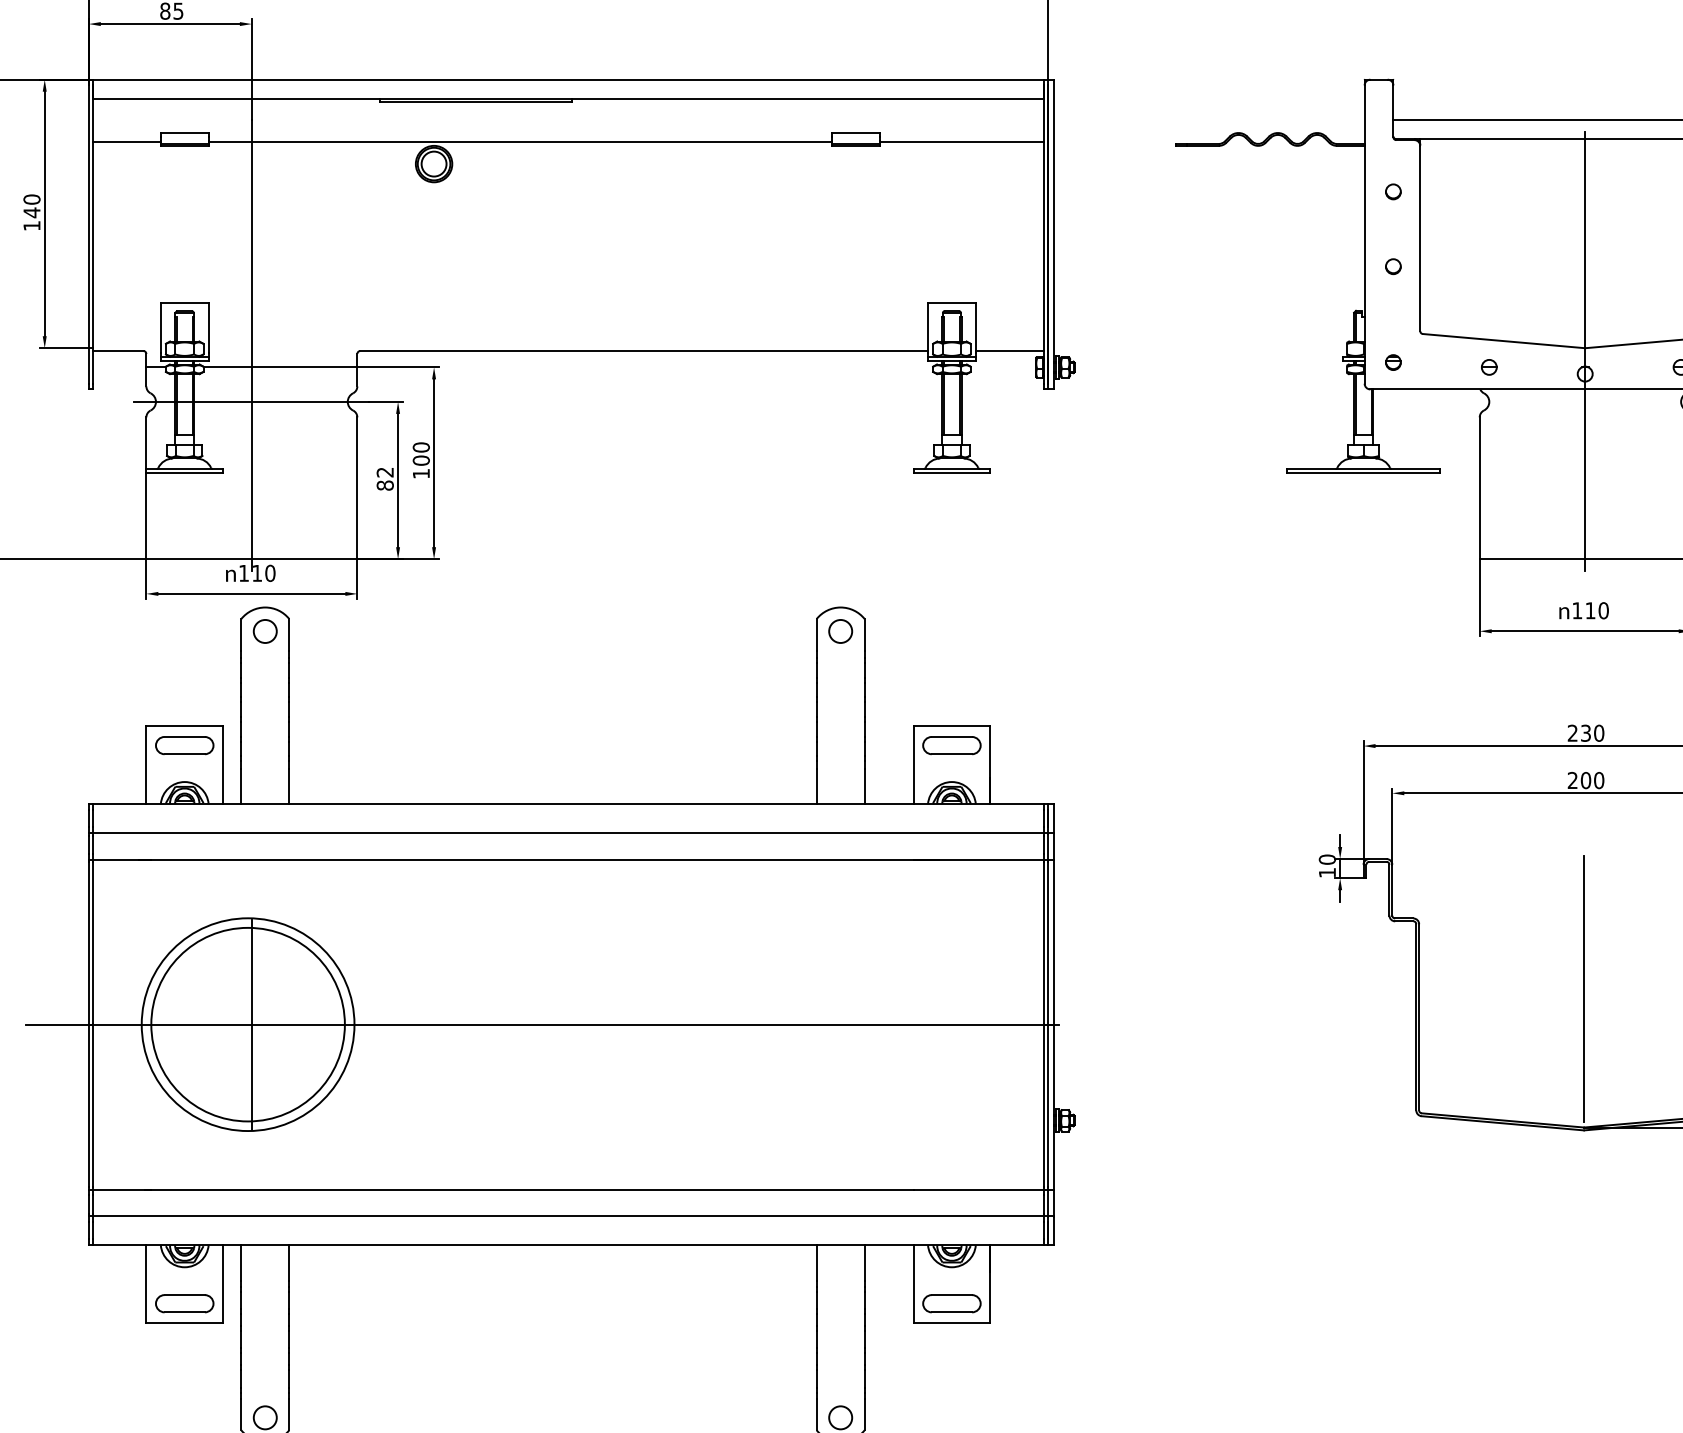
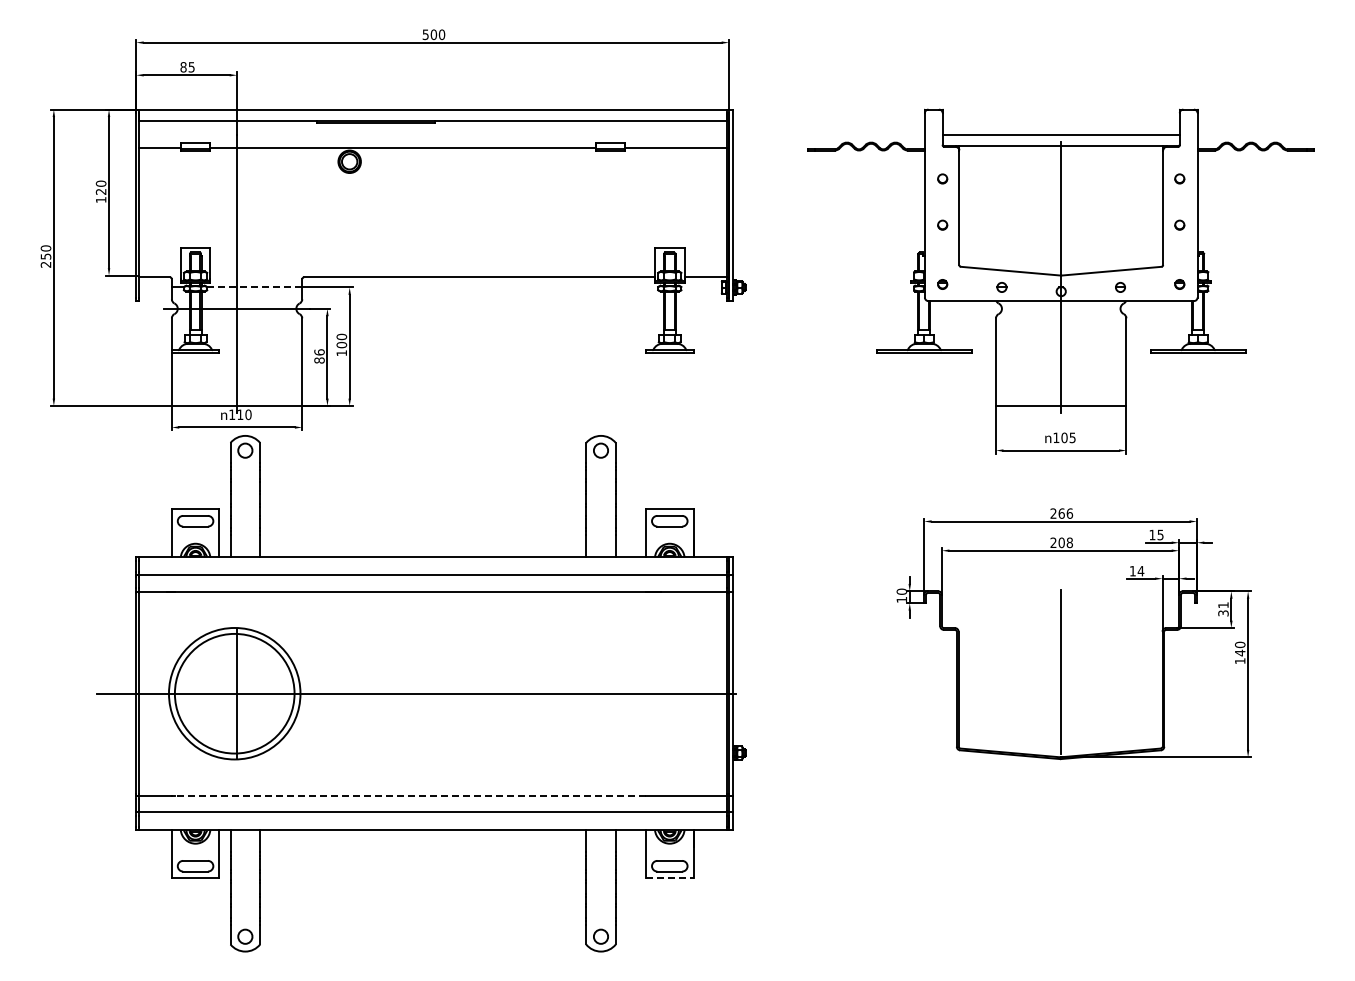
text: (30, 212) -> (100, 191), 140 -> 120
line: (280, 367) -> (254, 287), solid -> dashed
text: (385, 472) -> (319, 352), 82 -> 86
text: (1596, 610) -> (1068, 437), 110 -> 105
text: (1592, 733) -> (1065, 513), 230 -> 266
text: (1598, 779) -> (1069, 542), 200 -> 208
line: (529, 1189) -> (408, 795), solid -> dashed
line: (951, 1323) -> (669, 878), solid -> dashed

